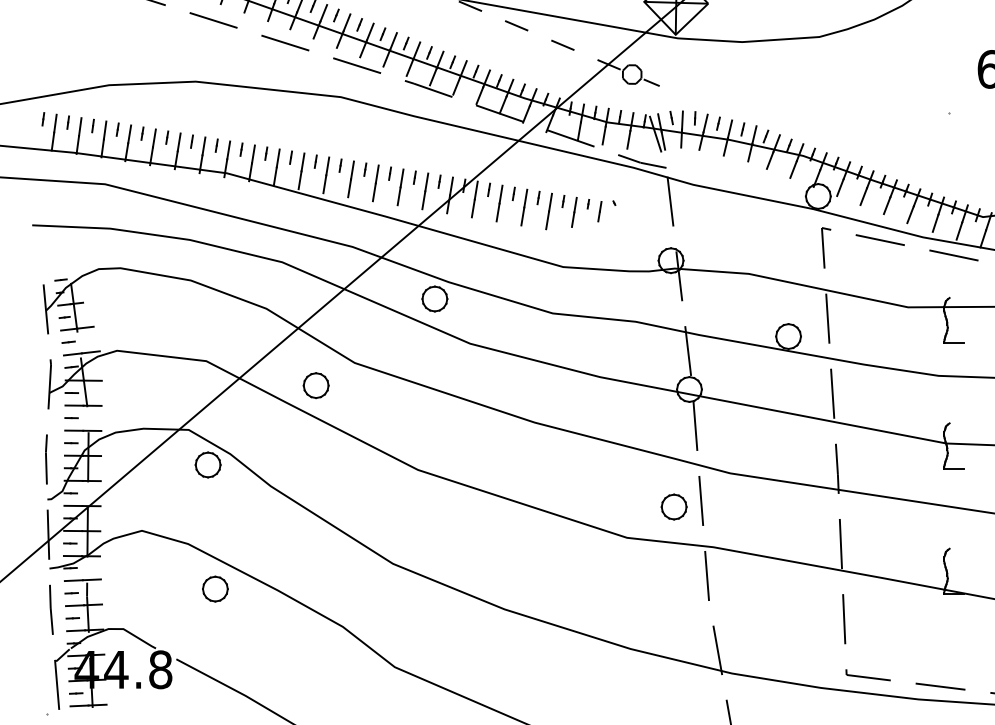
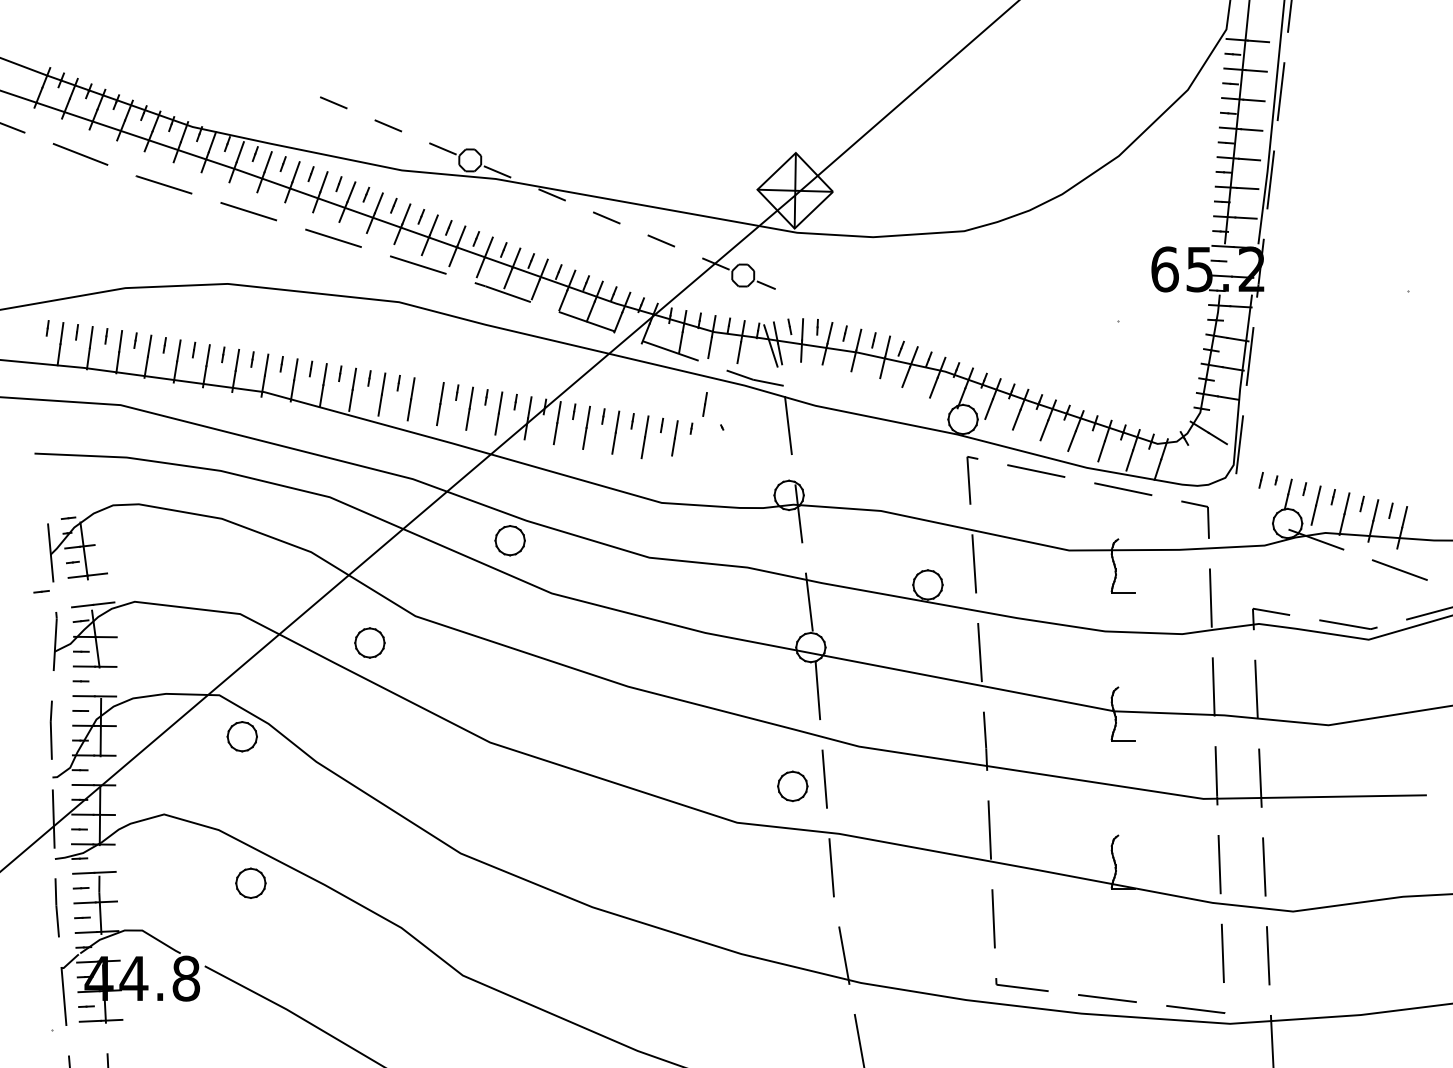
line: (364, 169) -> (427, 387), removed
line: (599, 211) -> (704, 404), moved
line: (68, 342) -> (41, 591), moved

